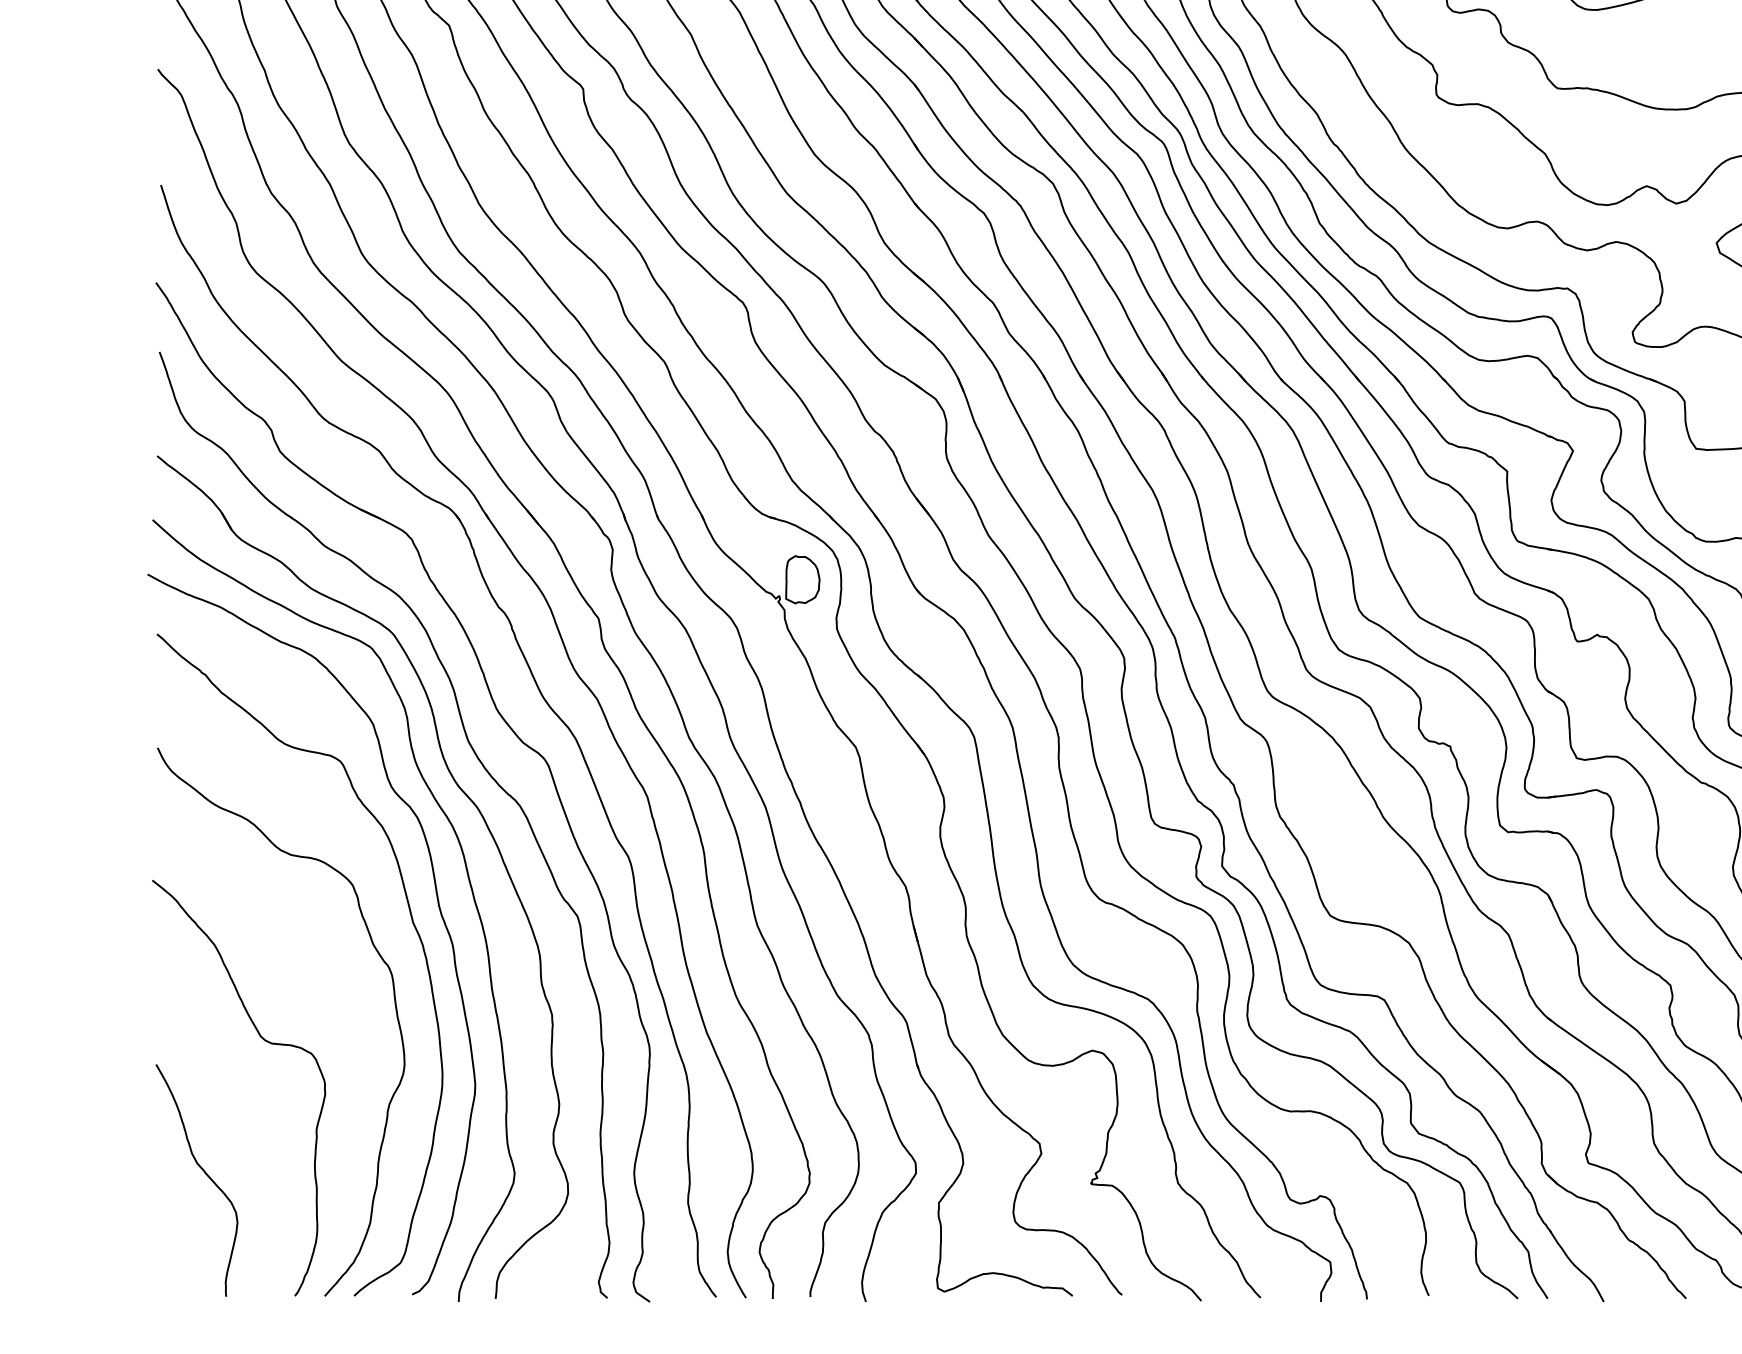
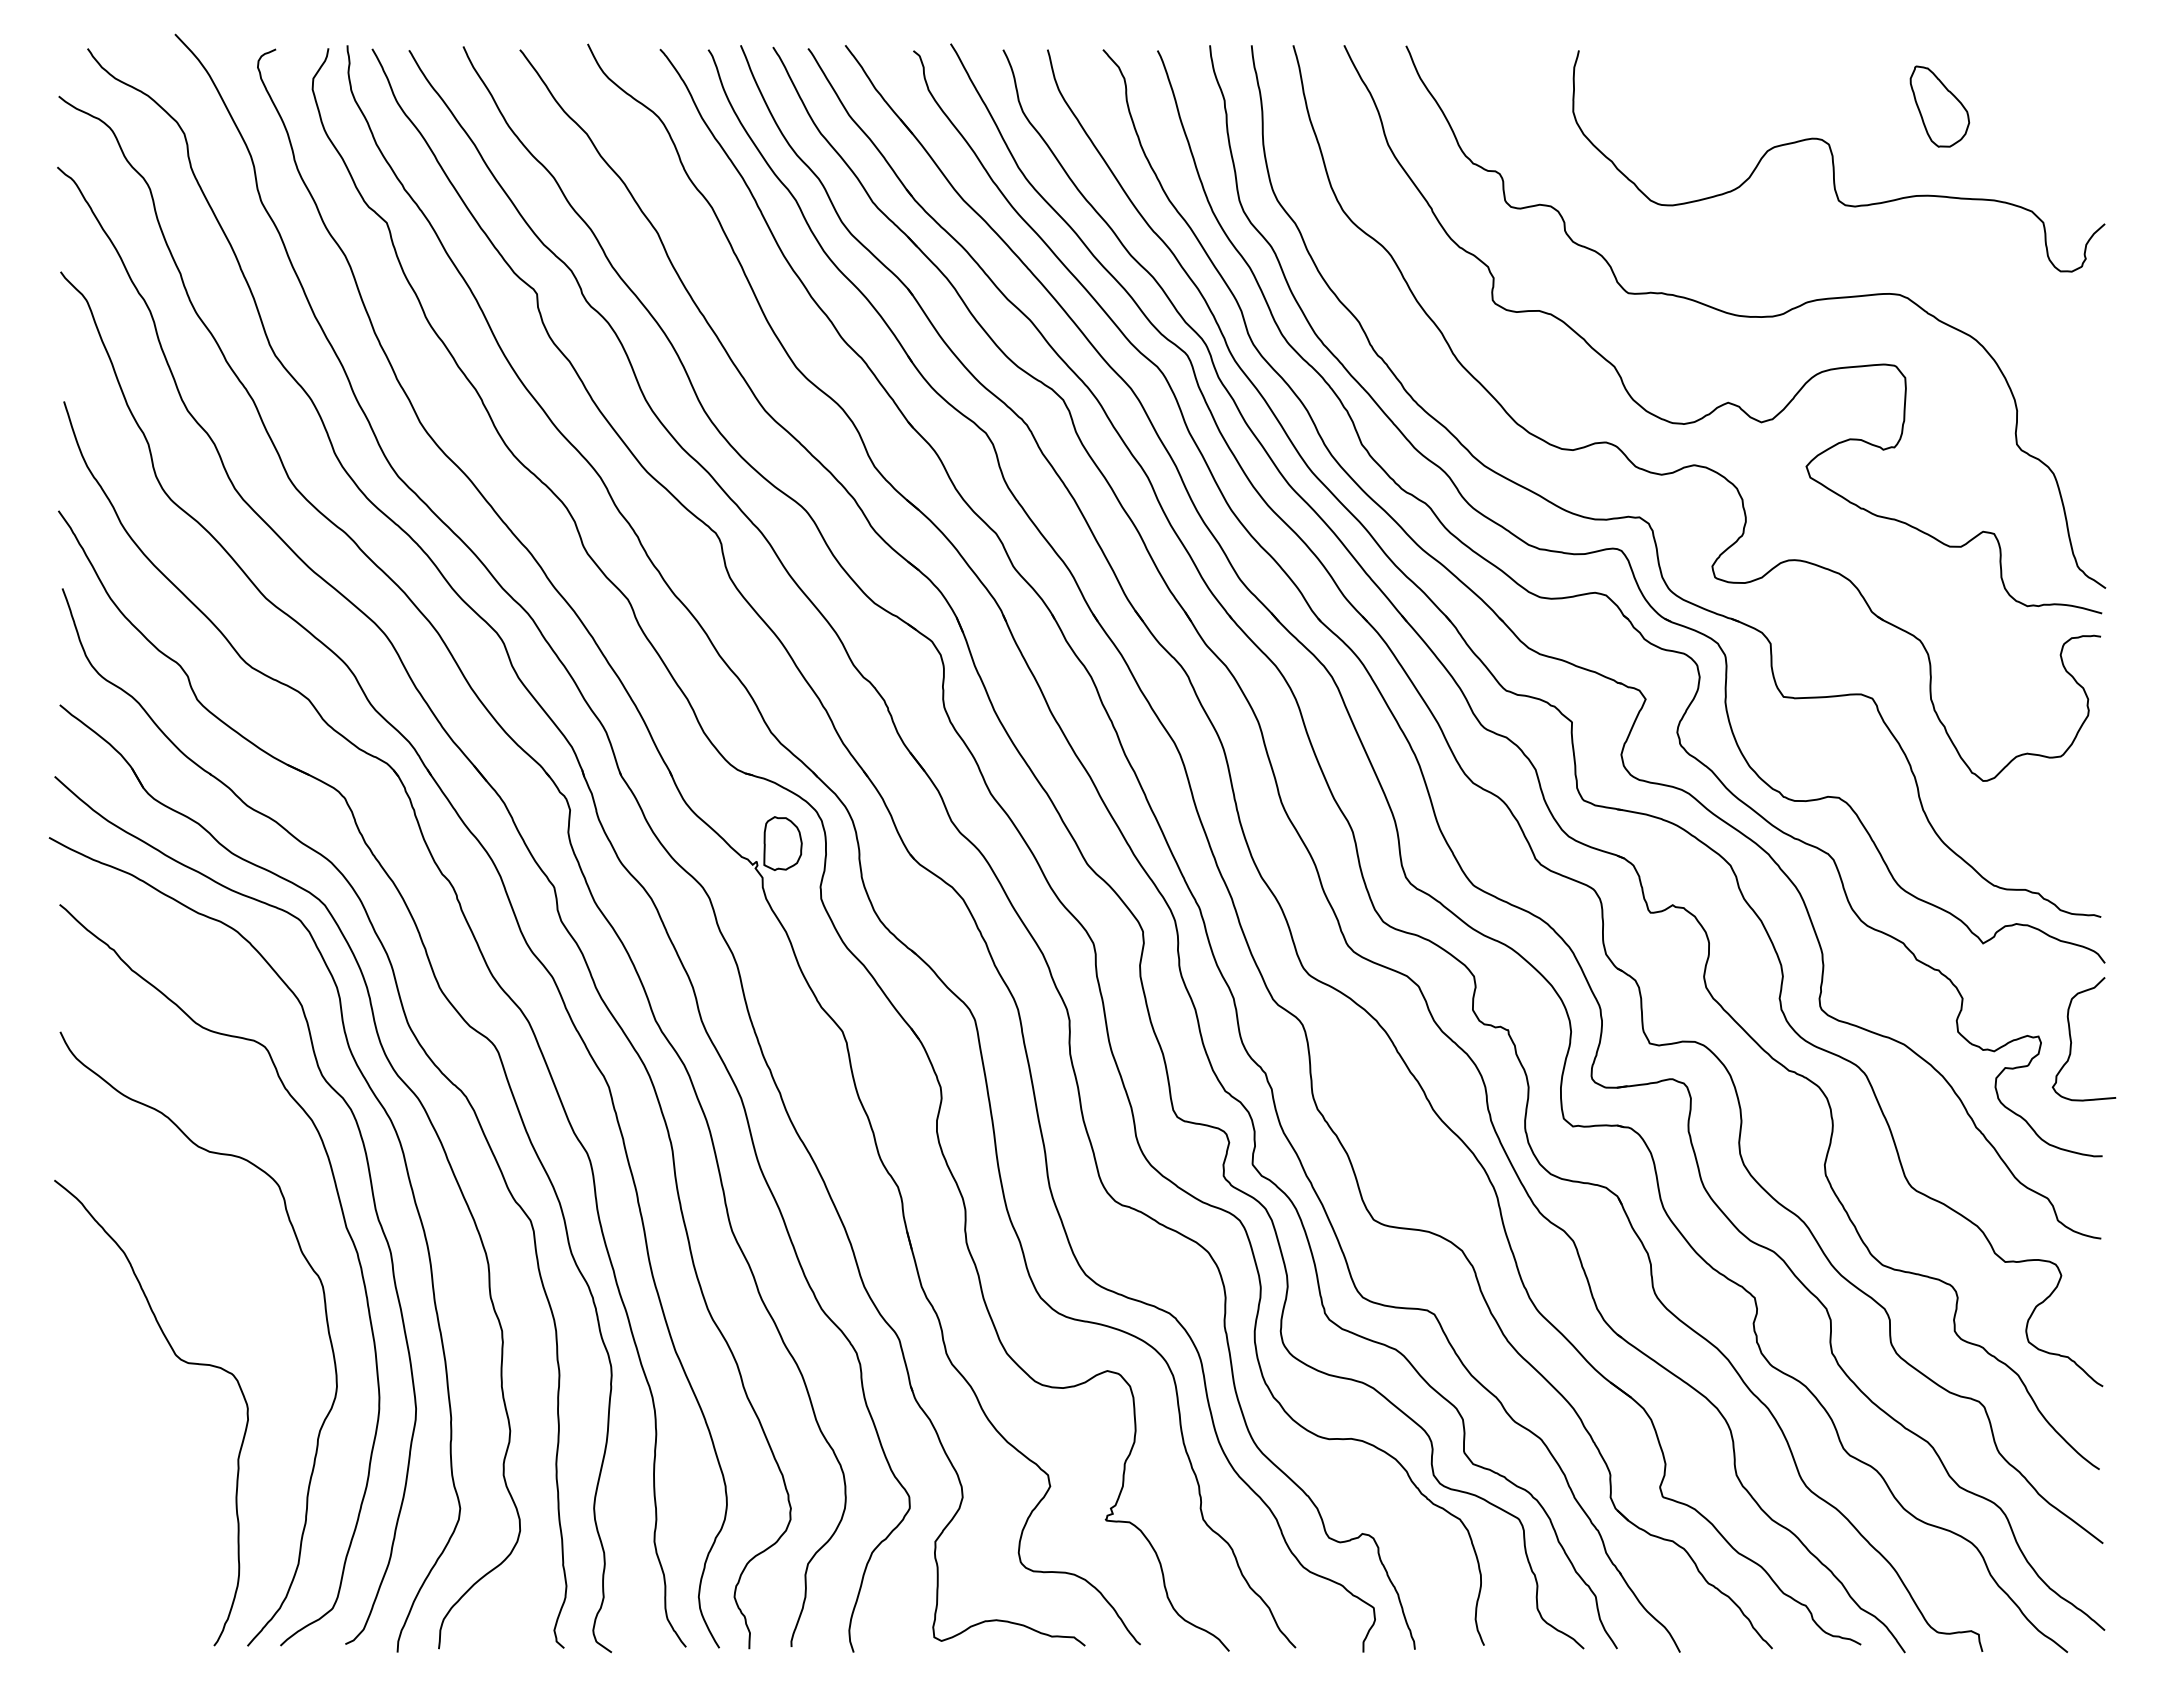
curve: (205, 1174) -> (113, 1509), removed

